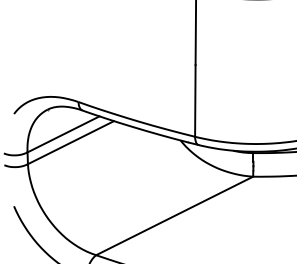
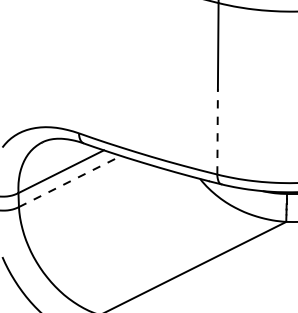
line: (195, 100) -> (217, 131), solid -> dashed
line: (71, 142) -> (70, 181), solid -> dashed

